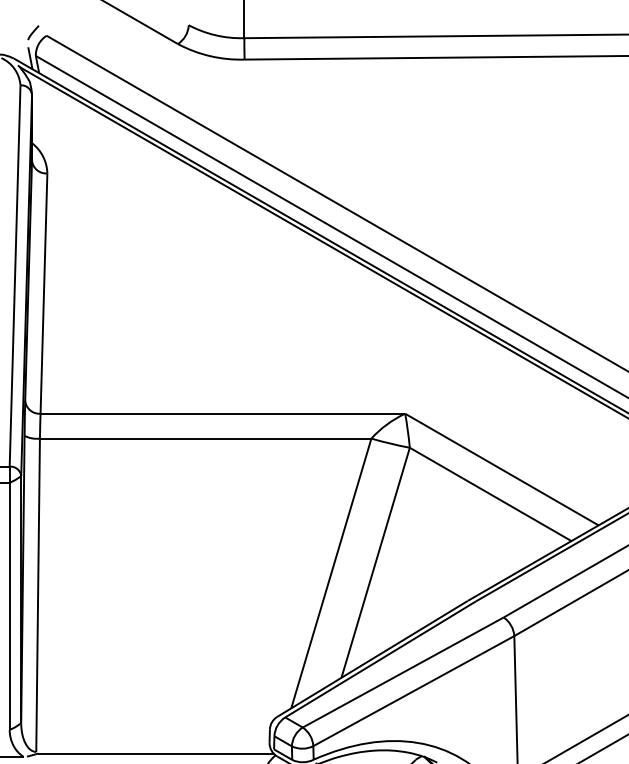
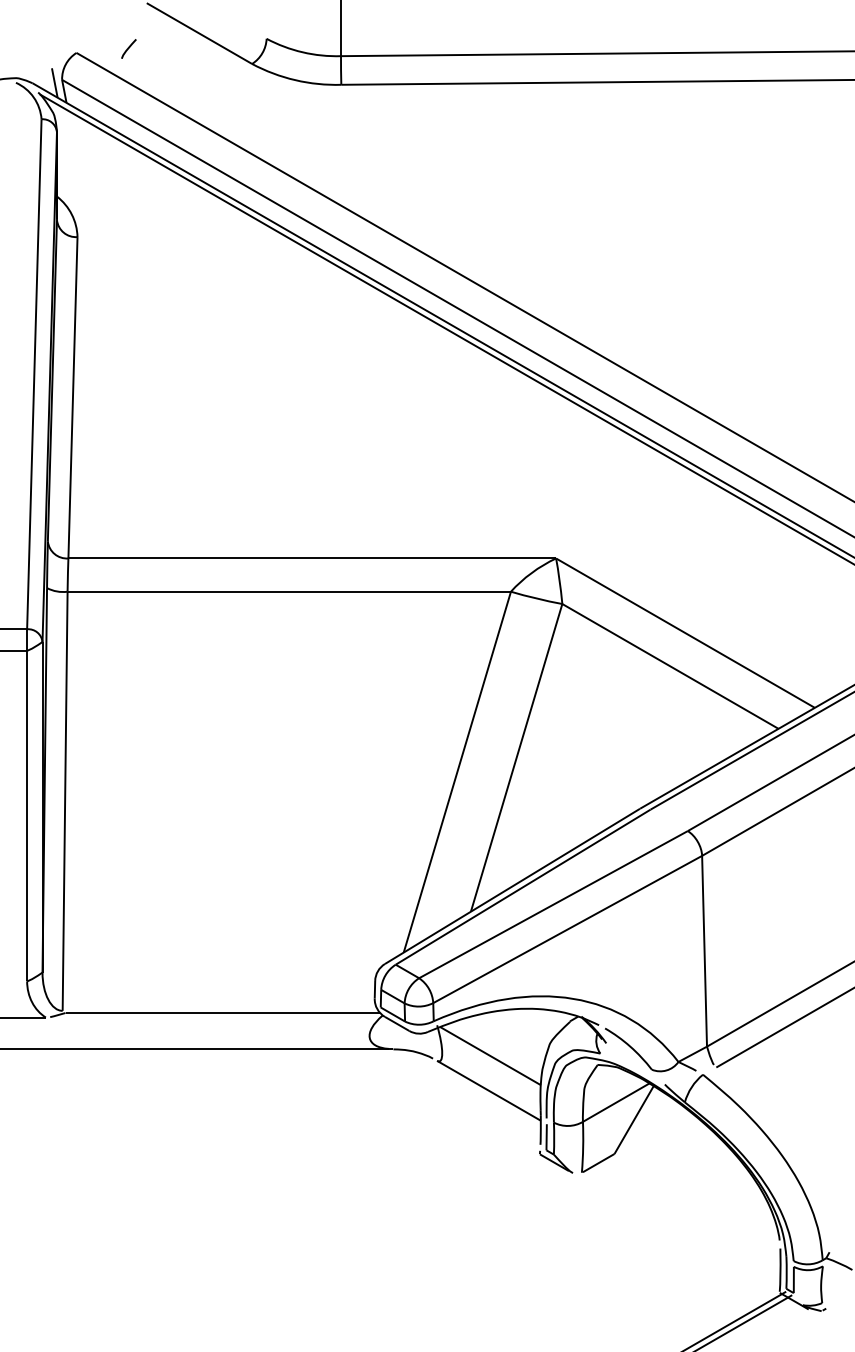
line: (33, 32) -> (128, 48), moved

